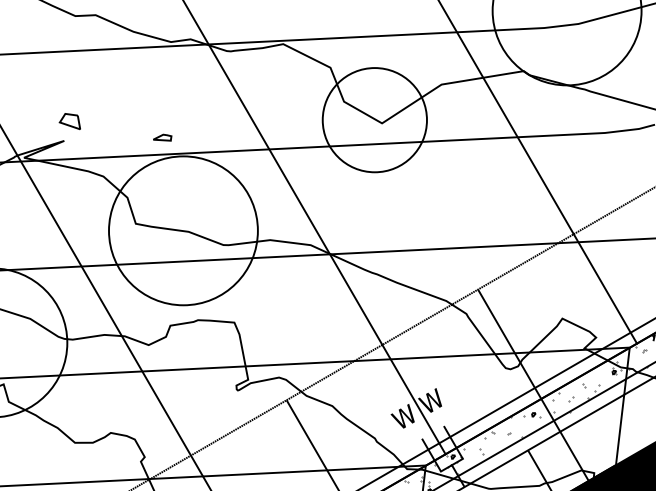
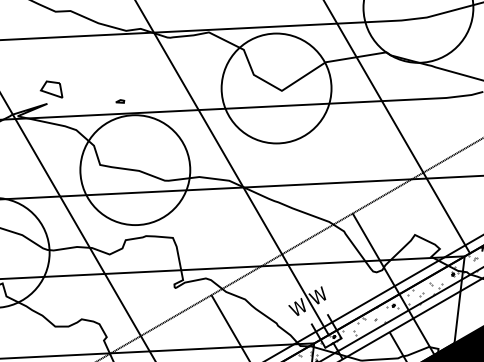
circle: (374, 120) -> (276, 88), size x1.43
part: (69, 121) -> (51, 89), size x1.43
part: (163, 137) -> (120, 101), size x0.62

